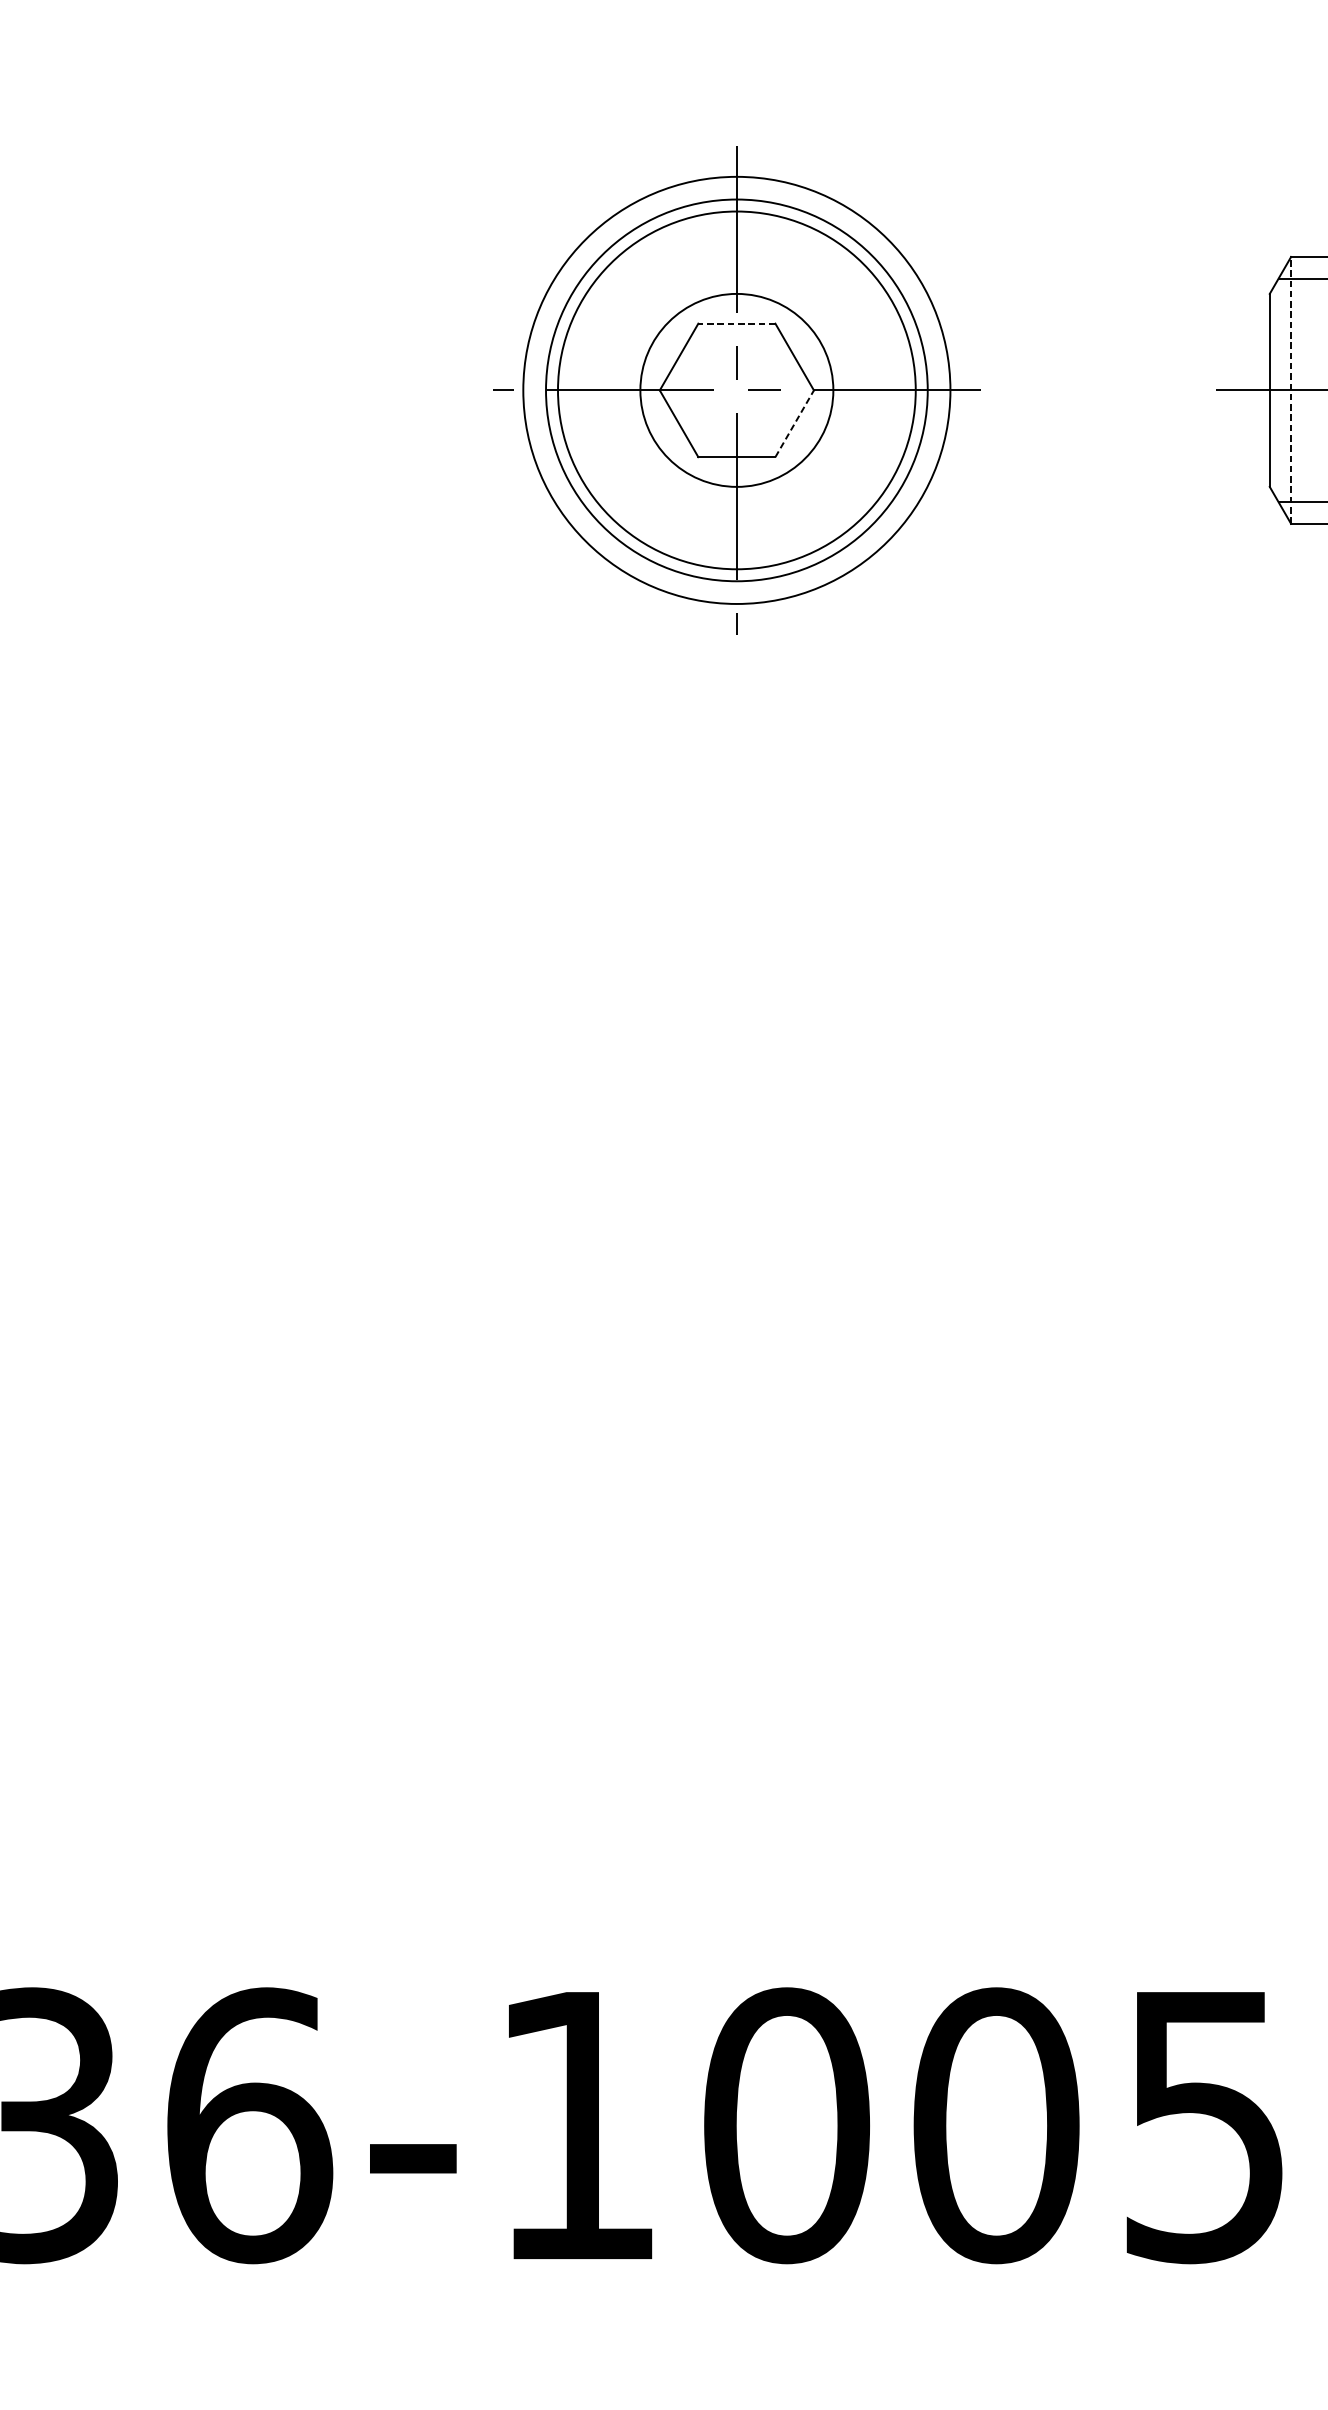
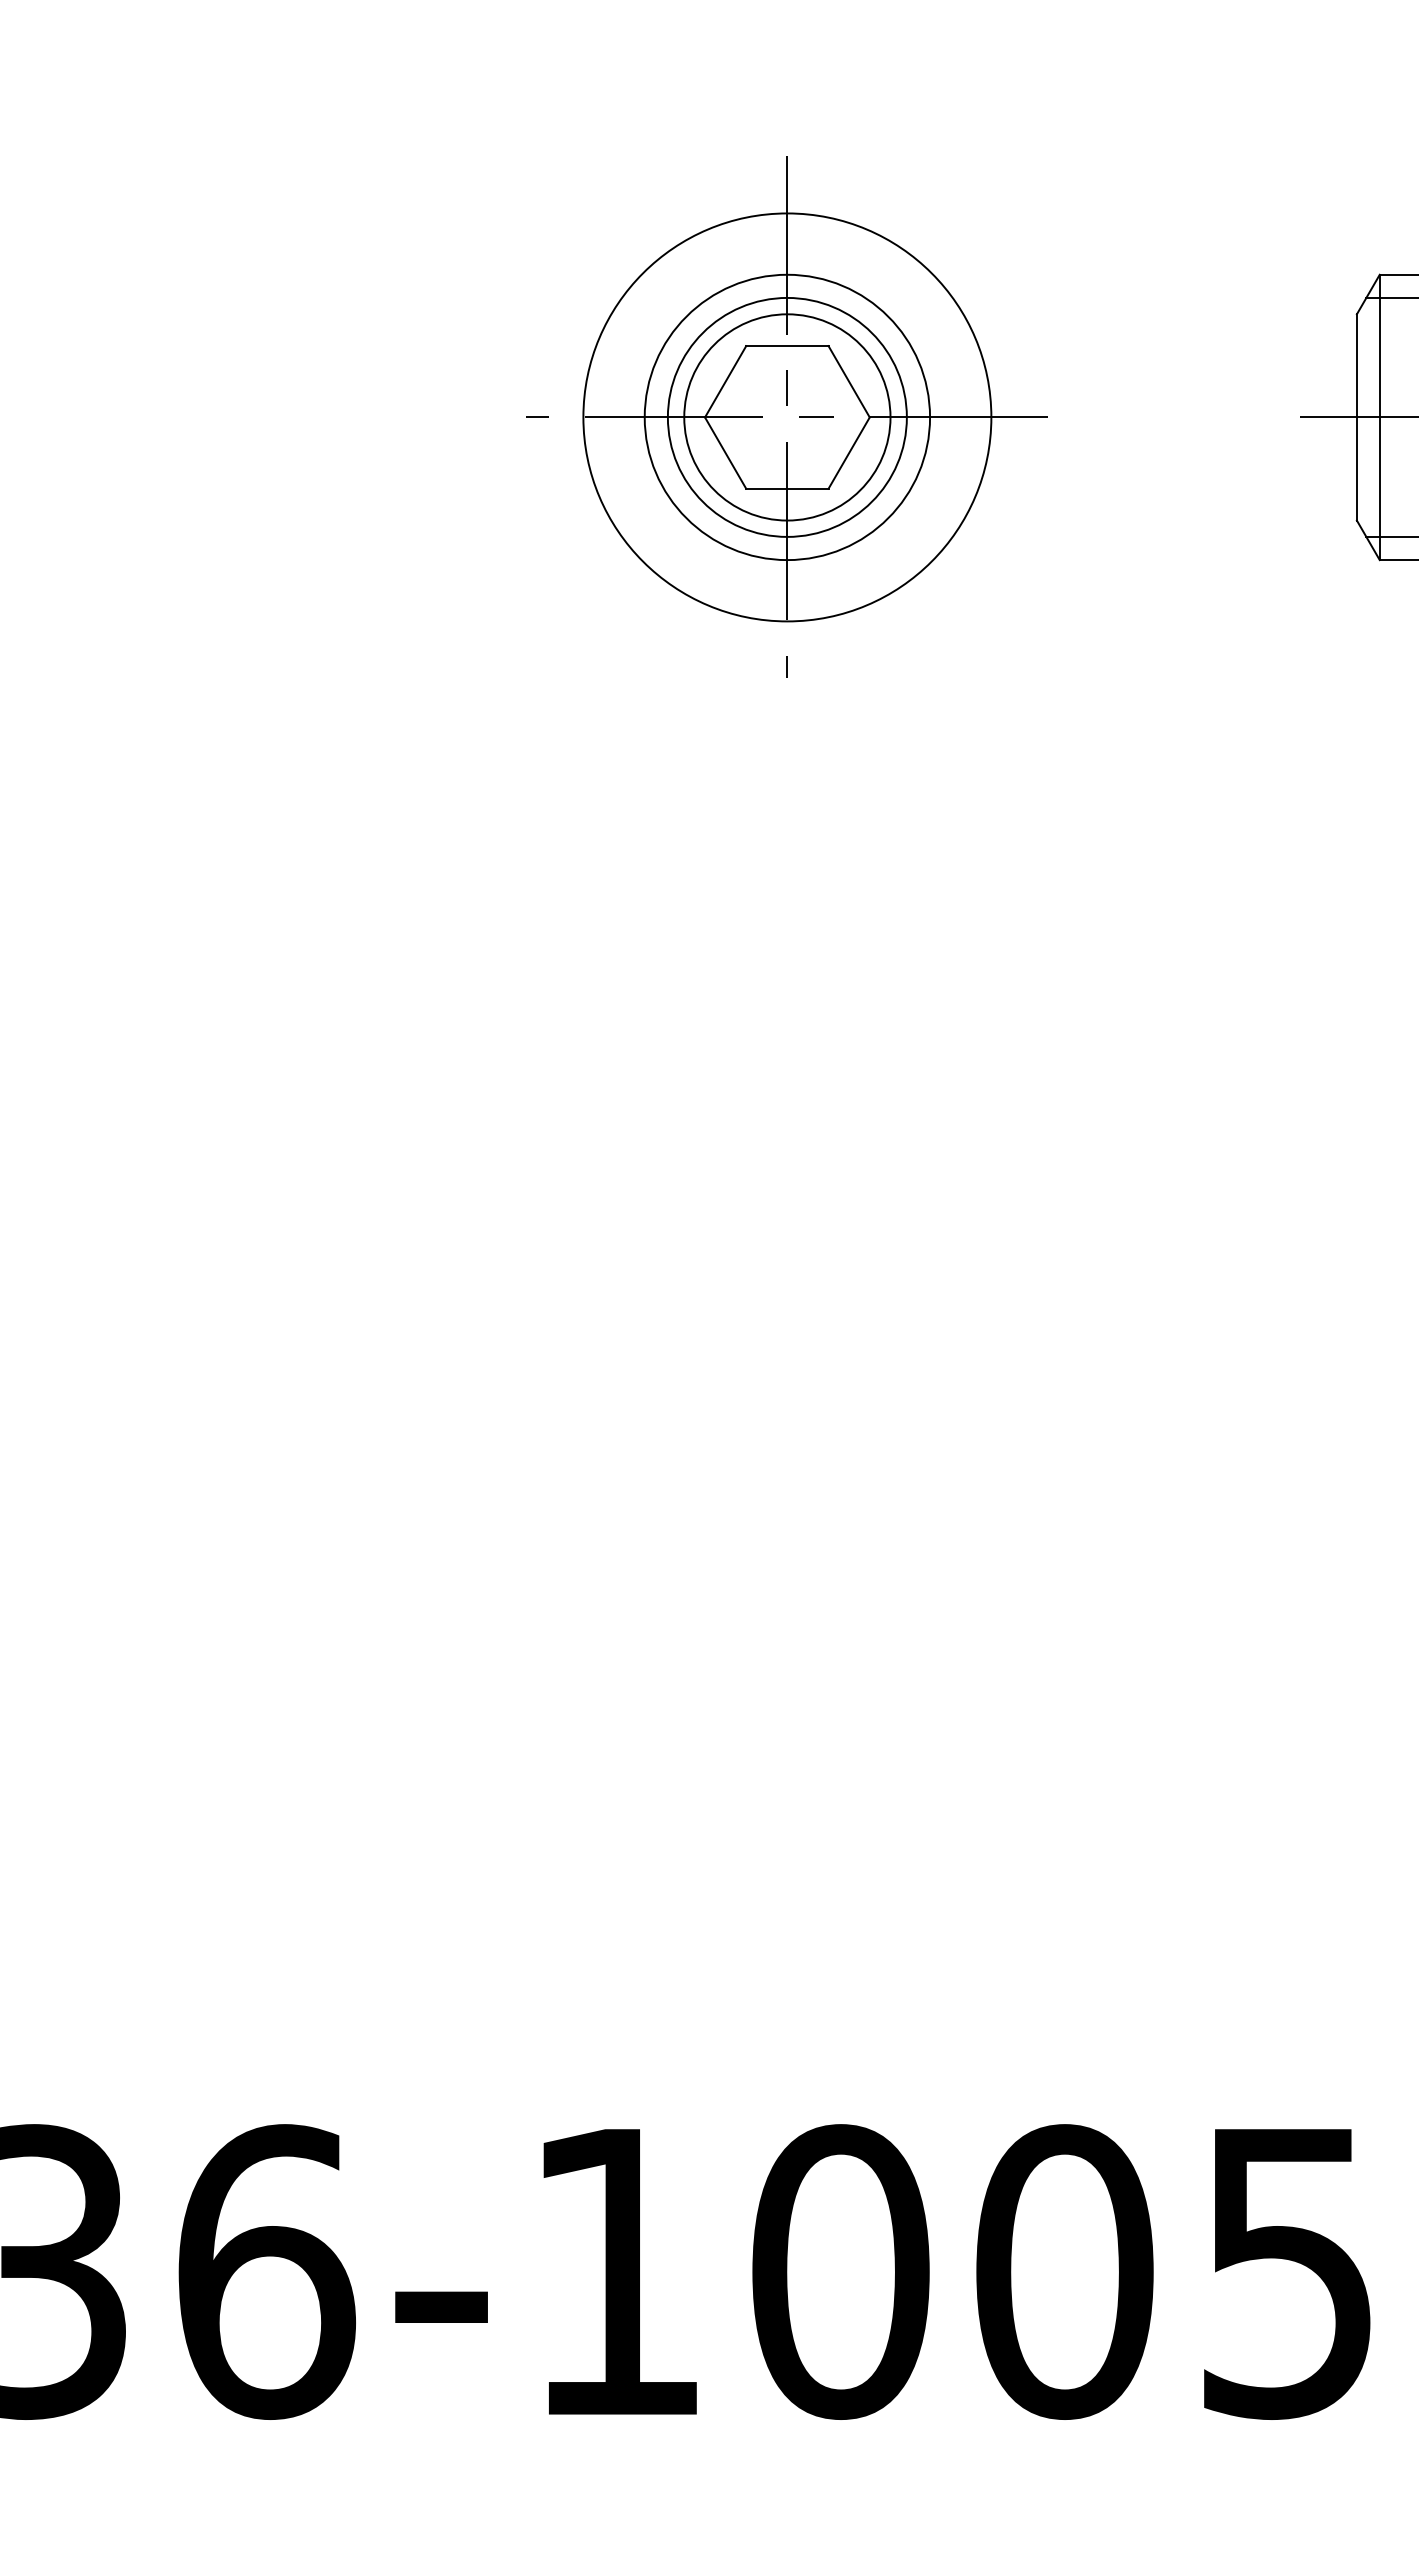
line: (736, 324) -> (786, 346), dashed -> solid
circle: (736, 389) -> (786, 416), size x0.62
circle: (736, 390) -> (787, 417), size x0.62
line: (1290, 390) -> (1379, 417), dashed -> solid
line: (794, 423) -> (849, 452), dashed -> solid

